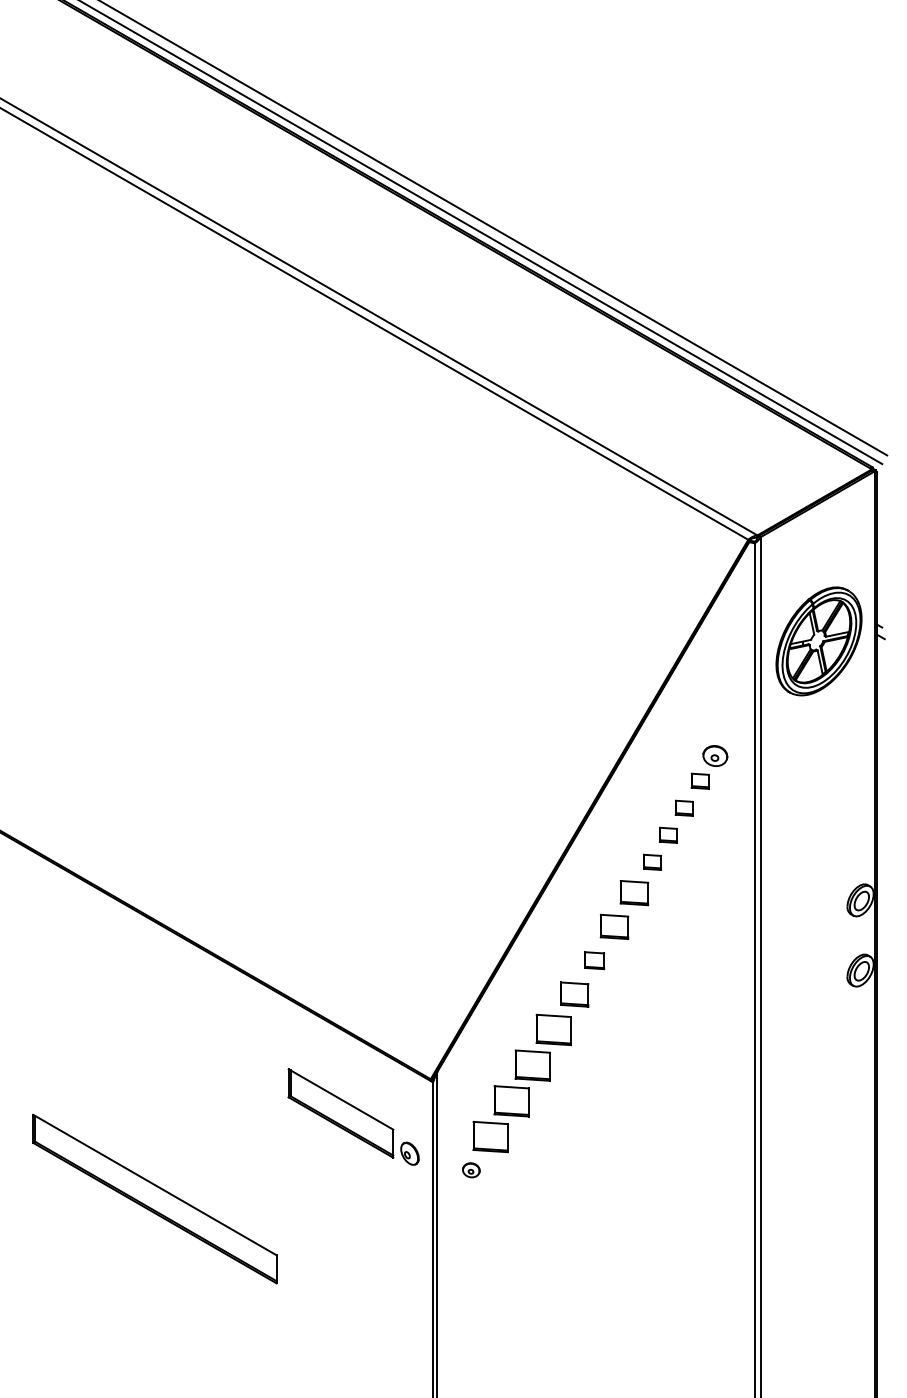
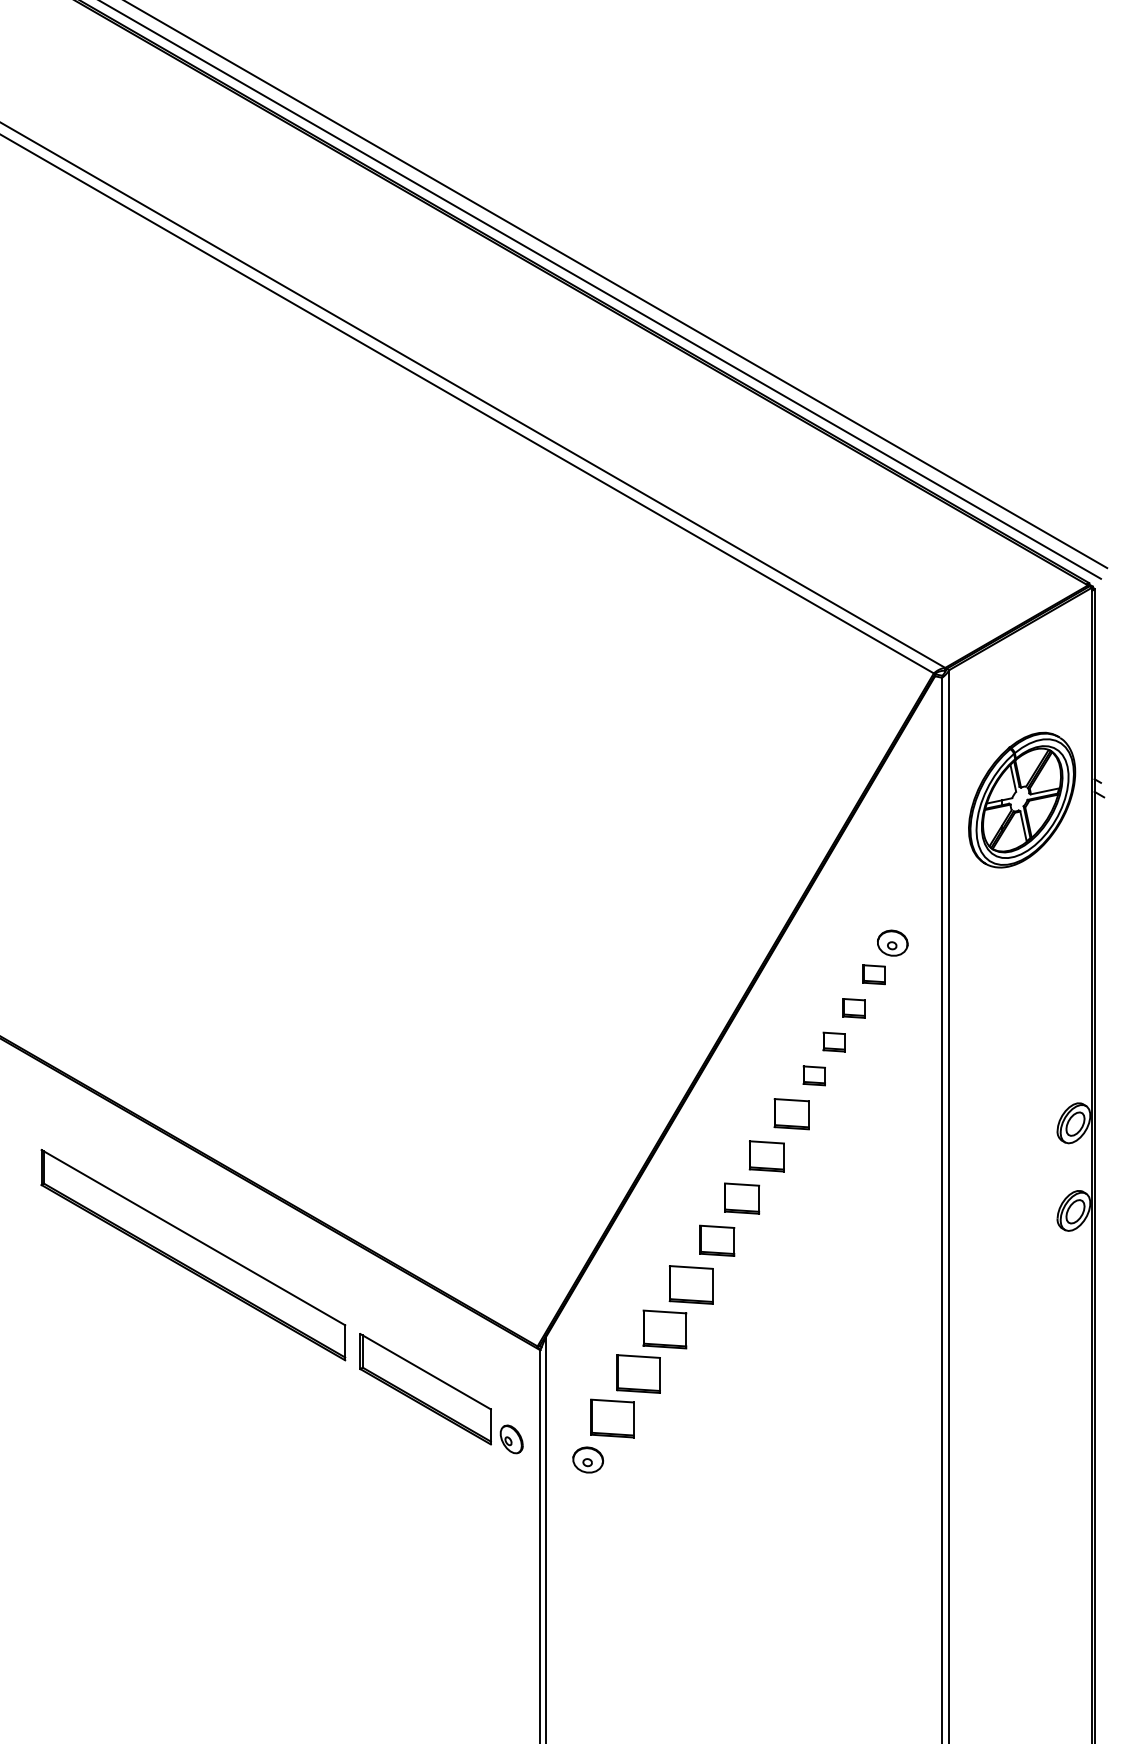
part: (594, 960) -> (741, 1198), size x1.43
part: (471, 1170) -> (588, 1460), size x1.43
part: (154, 1198) -> (192, 1254), moved

